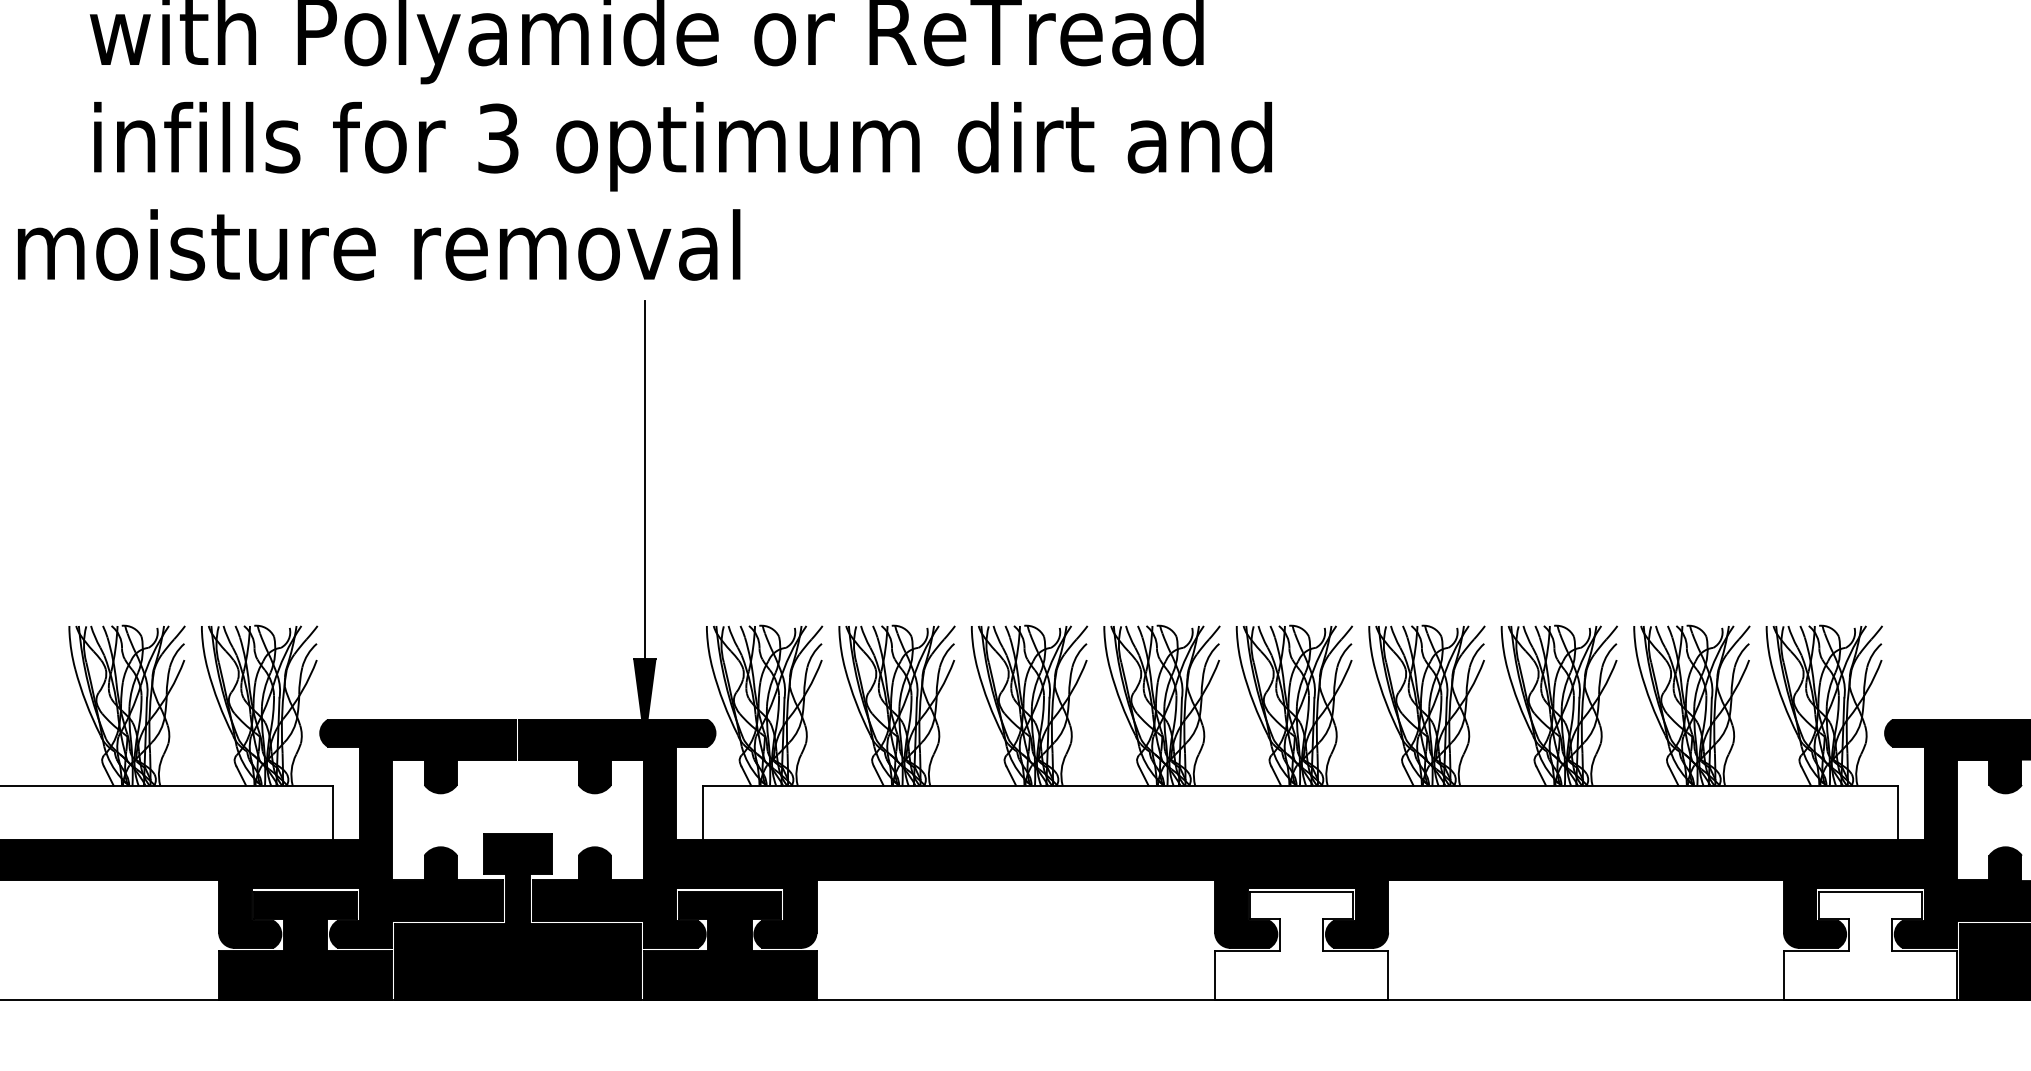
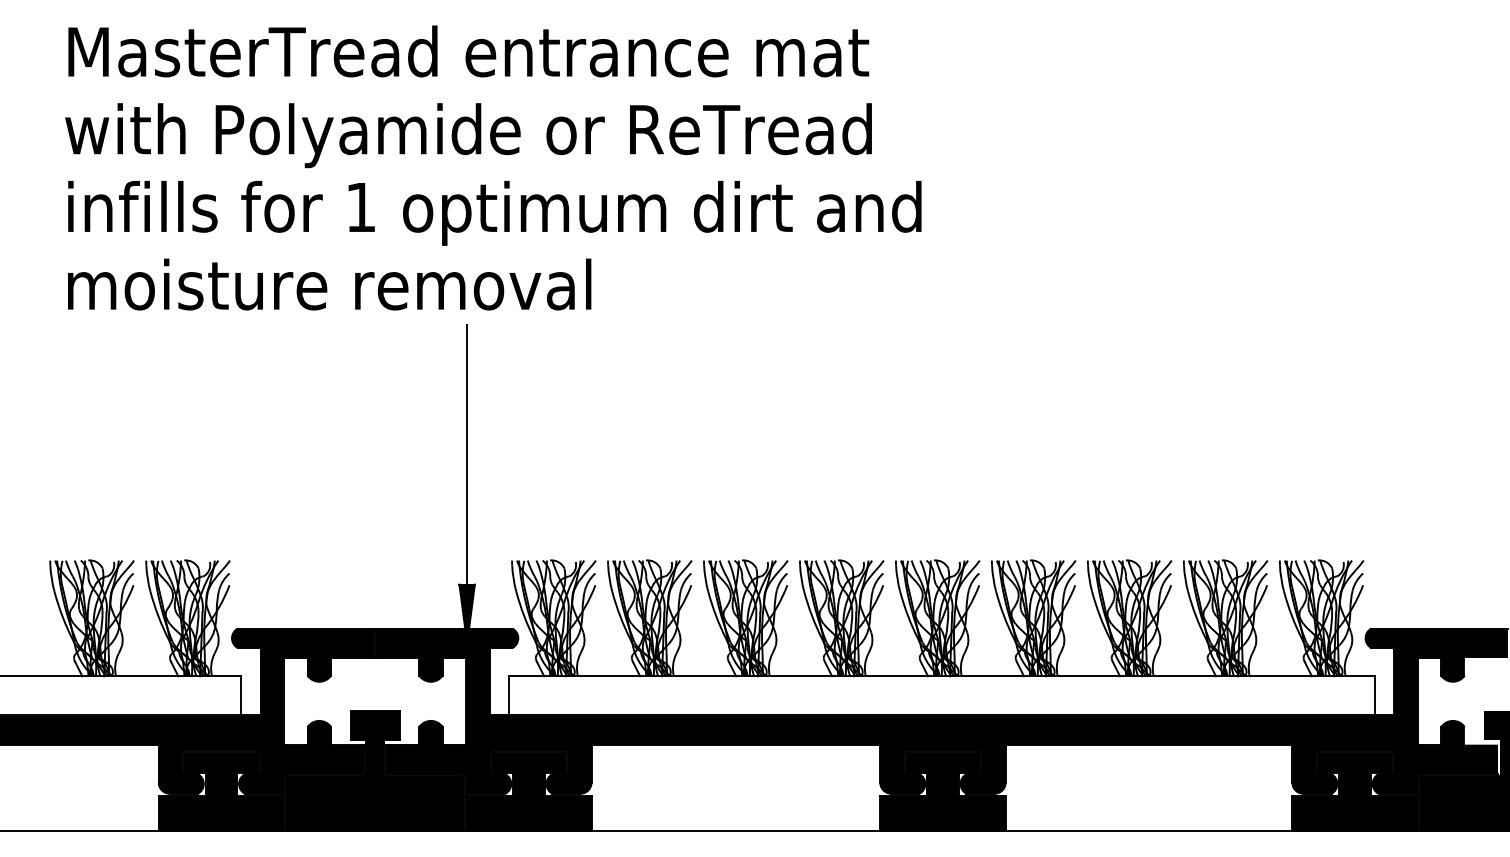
text: (497, 138) -> (360, 207), 3 -> 1
text: (378, 244) -> (329, 284), moved
fill: (1301, 946) -> (942, 792), added
fill: (1869, 946) -> (1354, 792), added

